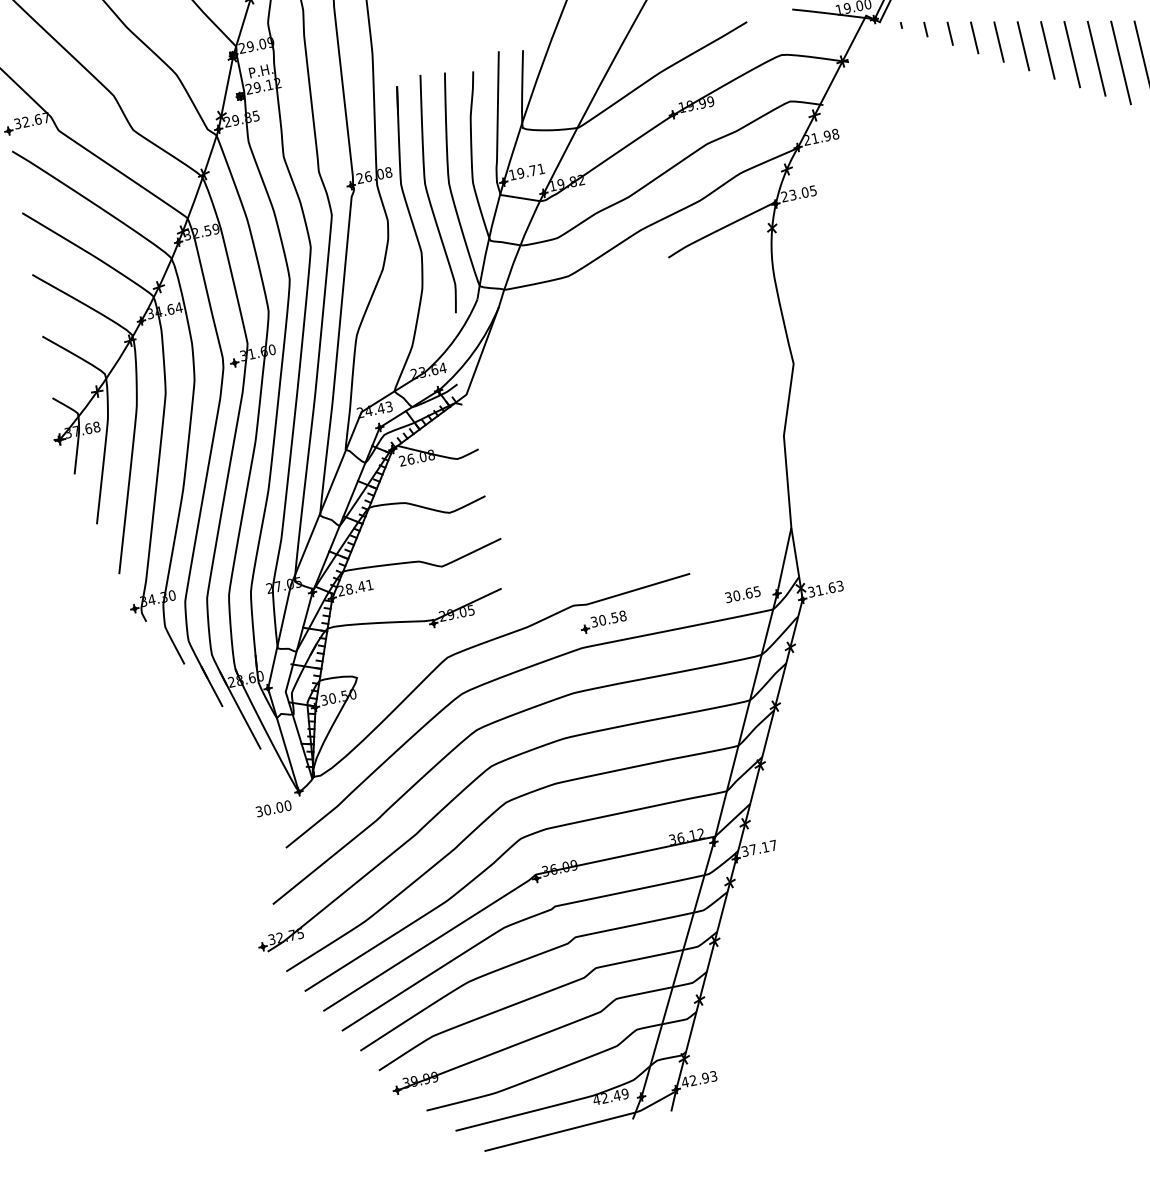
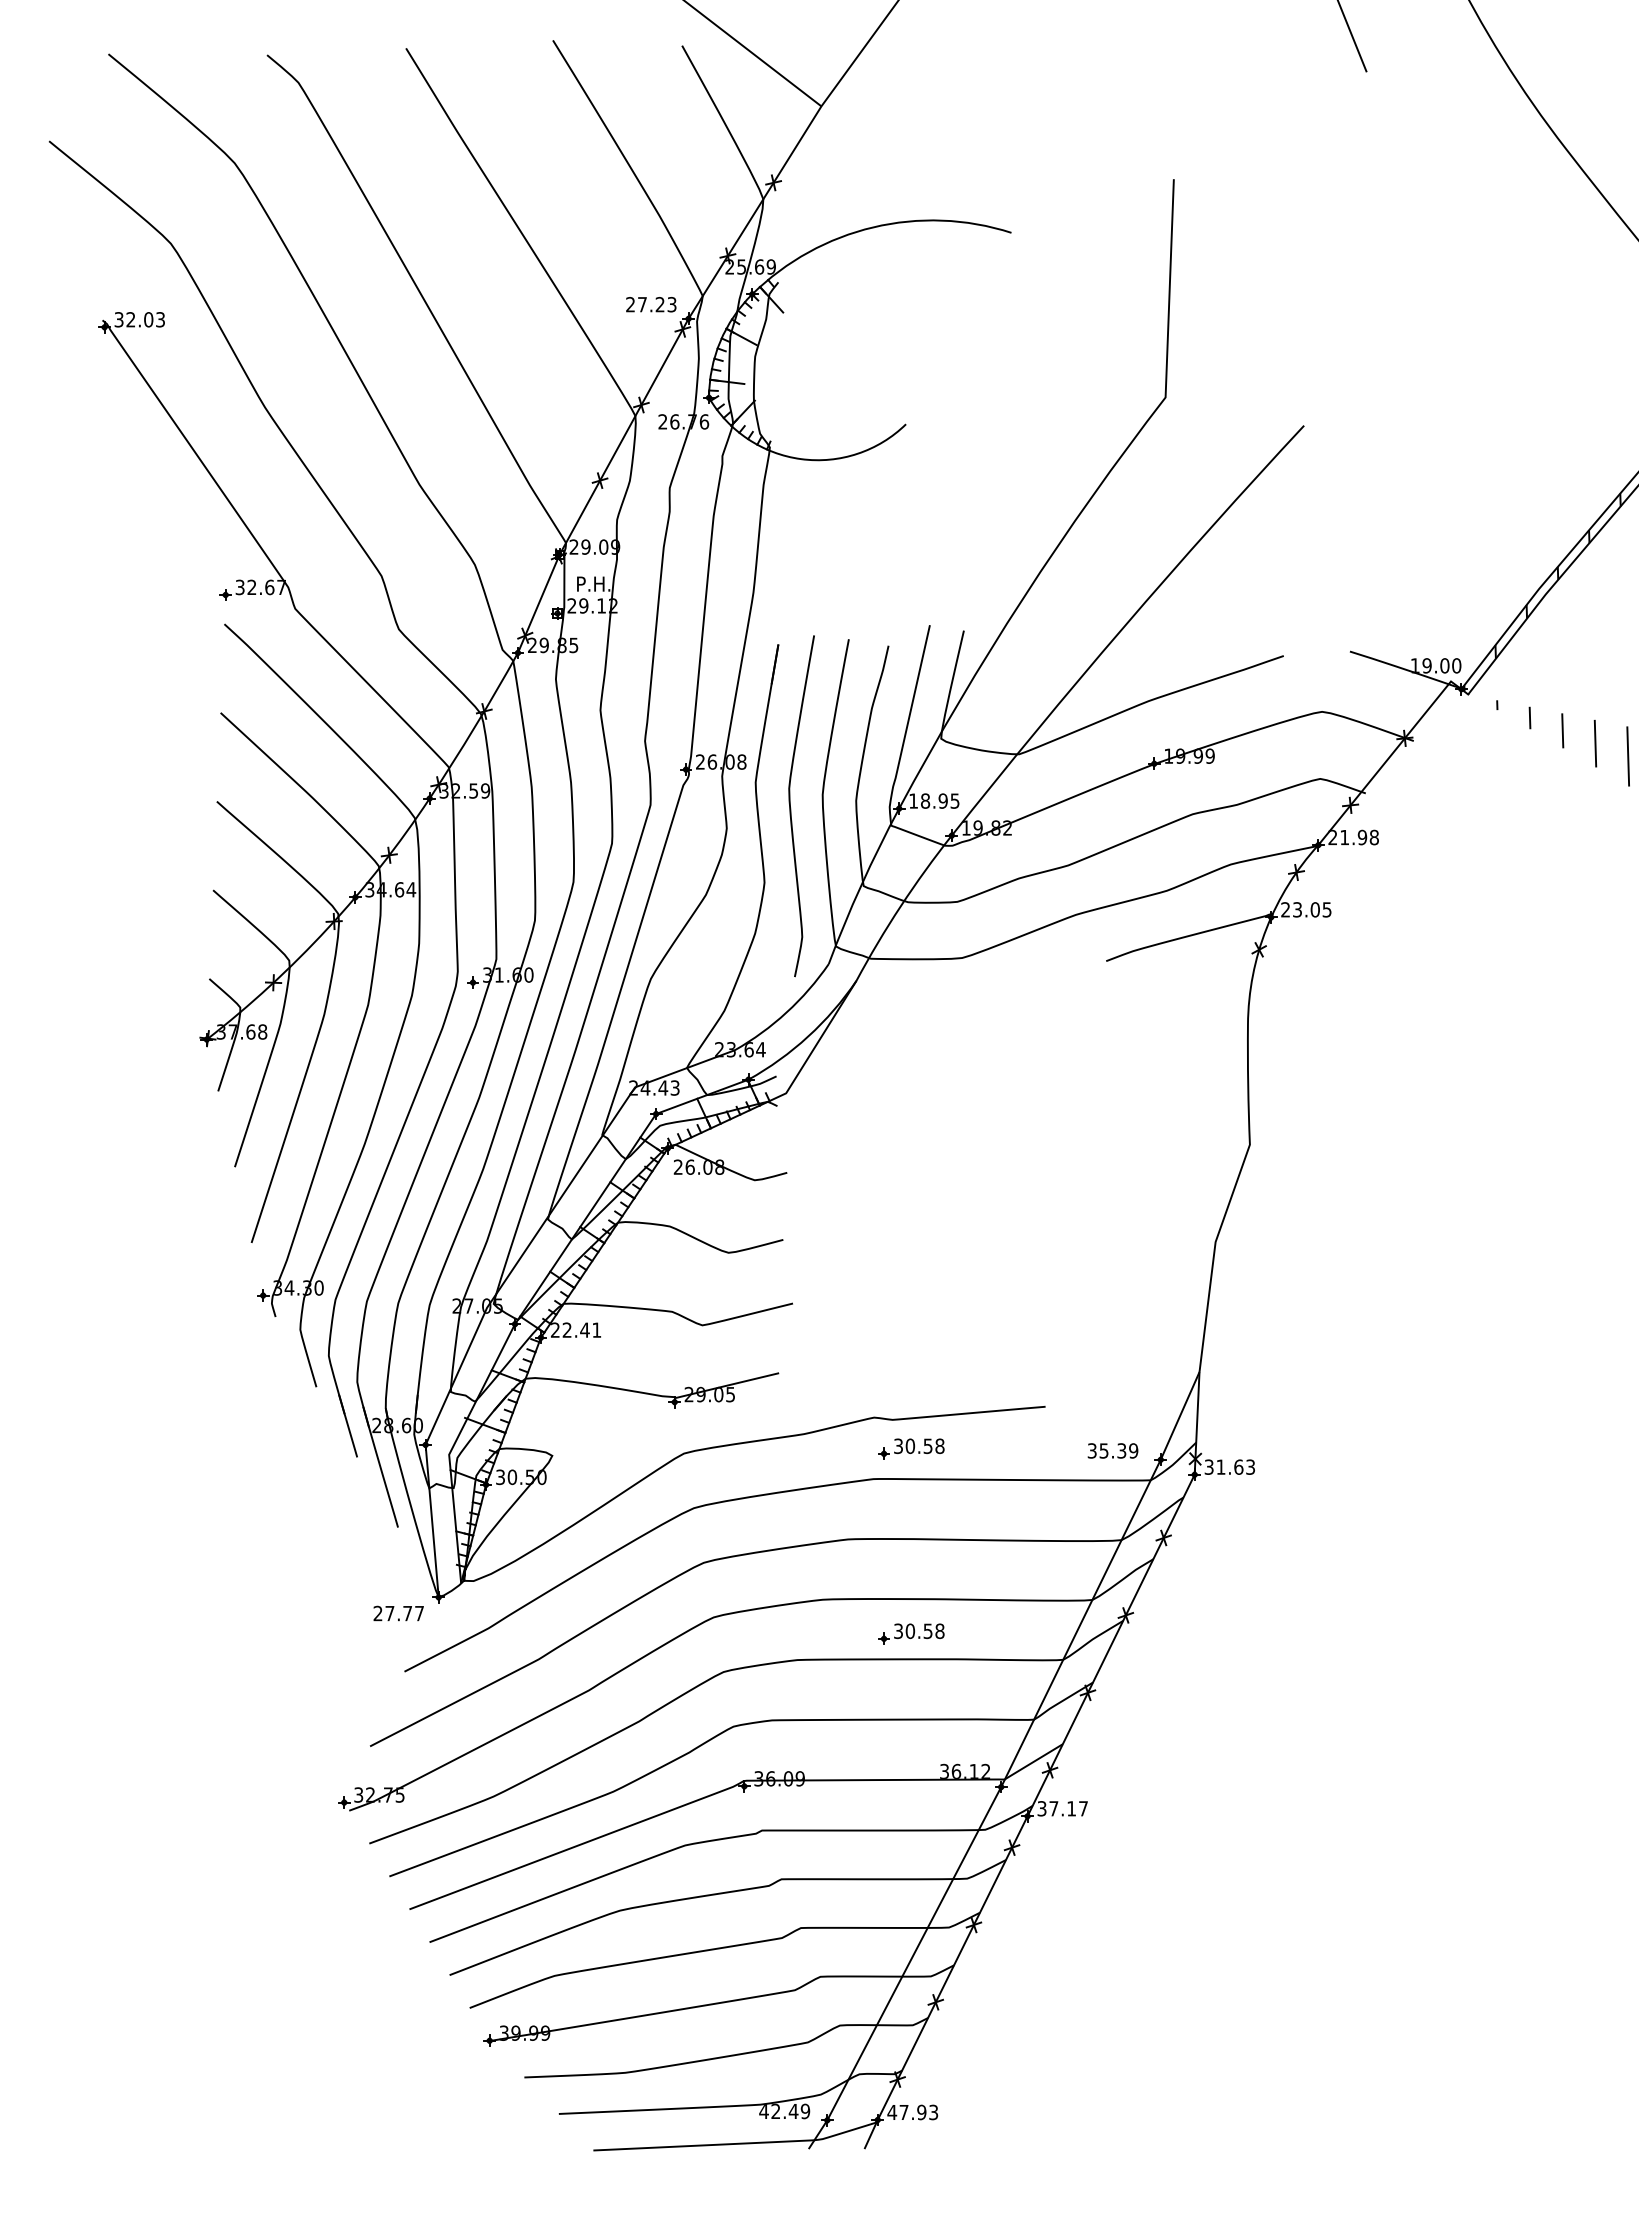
text: (530, 170) -> (939, 800), 19.71 -> 18.95
text: (348, 588) -> (566, 1329), 28.41 -> 22.41
text: (746, 593) -> (1118, 1450), 30.65 -> 35.39
part: (630, 749) -> (911, 1633), added
text: (273, 808) -> (398, 1613), 30.00 -> 27.77
text: (692, 1079) -> (903, 2111), 42.93 -> 47.93

